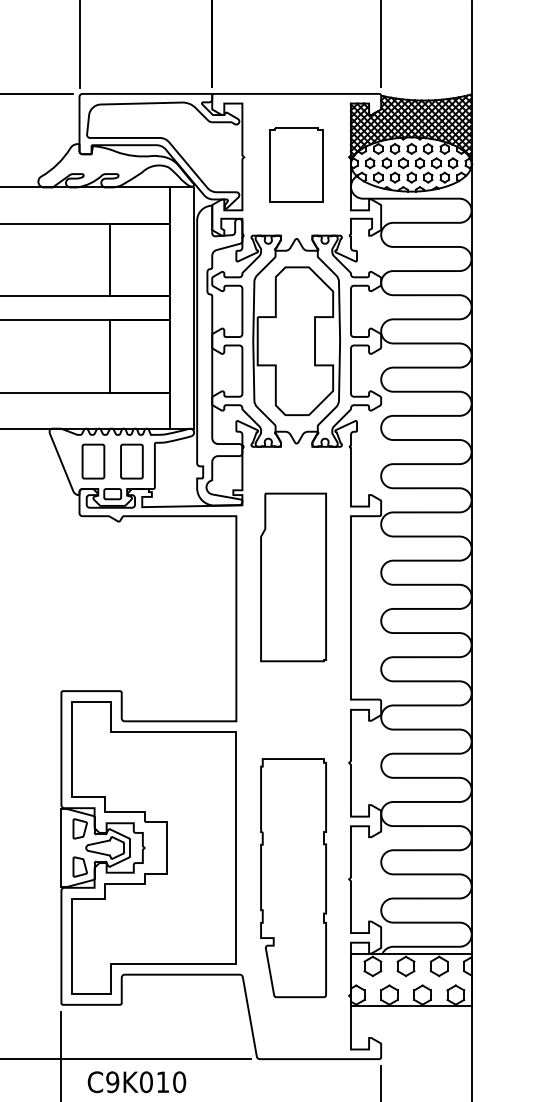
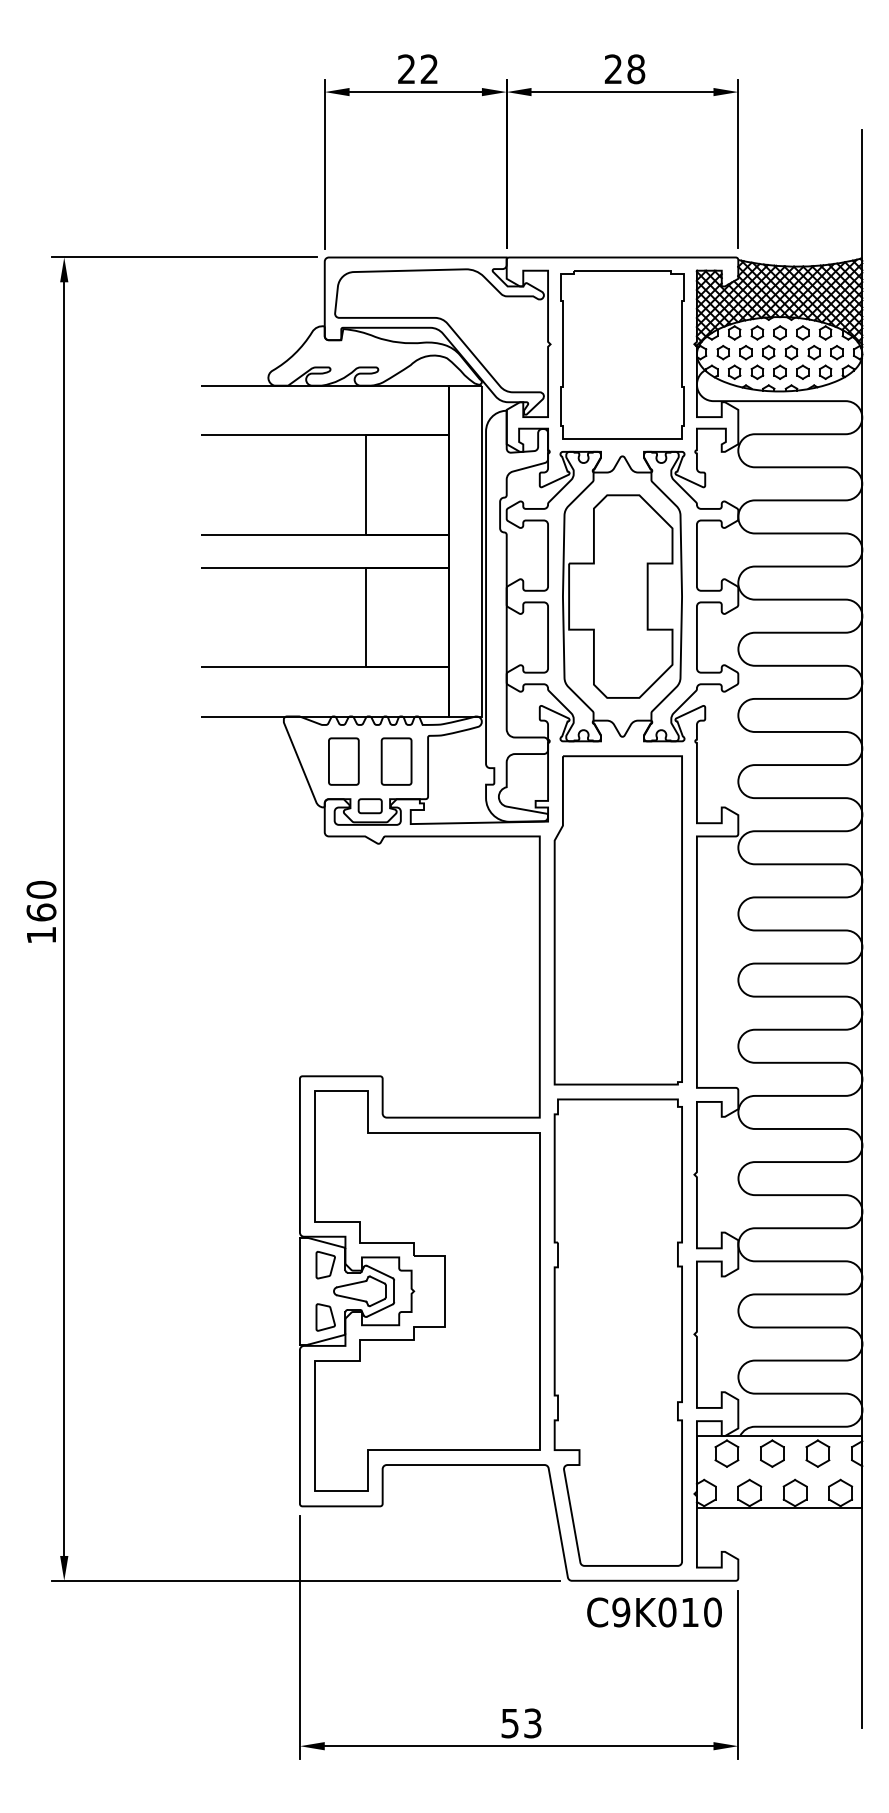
part: (296, 164) -> (622, 354), size x1.67
part: (293, 577) -> (617, 920), size x1.43
part: (293, 878) -> (617, 1332), size x1.43
text: (136, 1082) -> (654, 1612), moved

